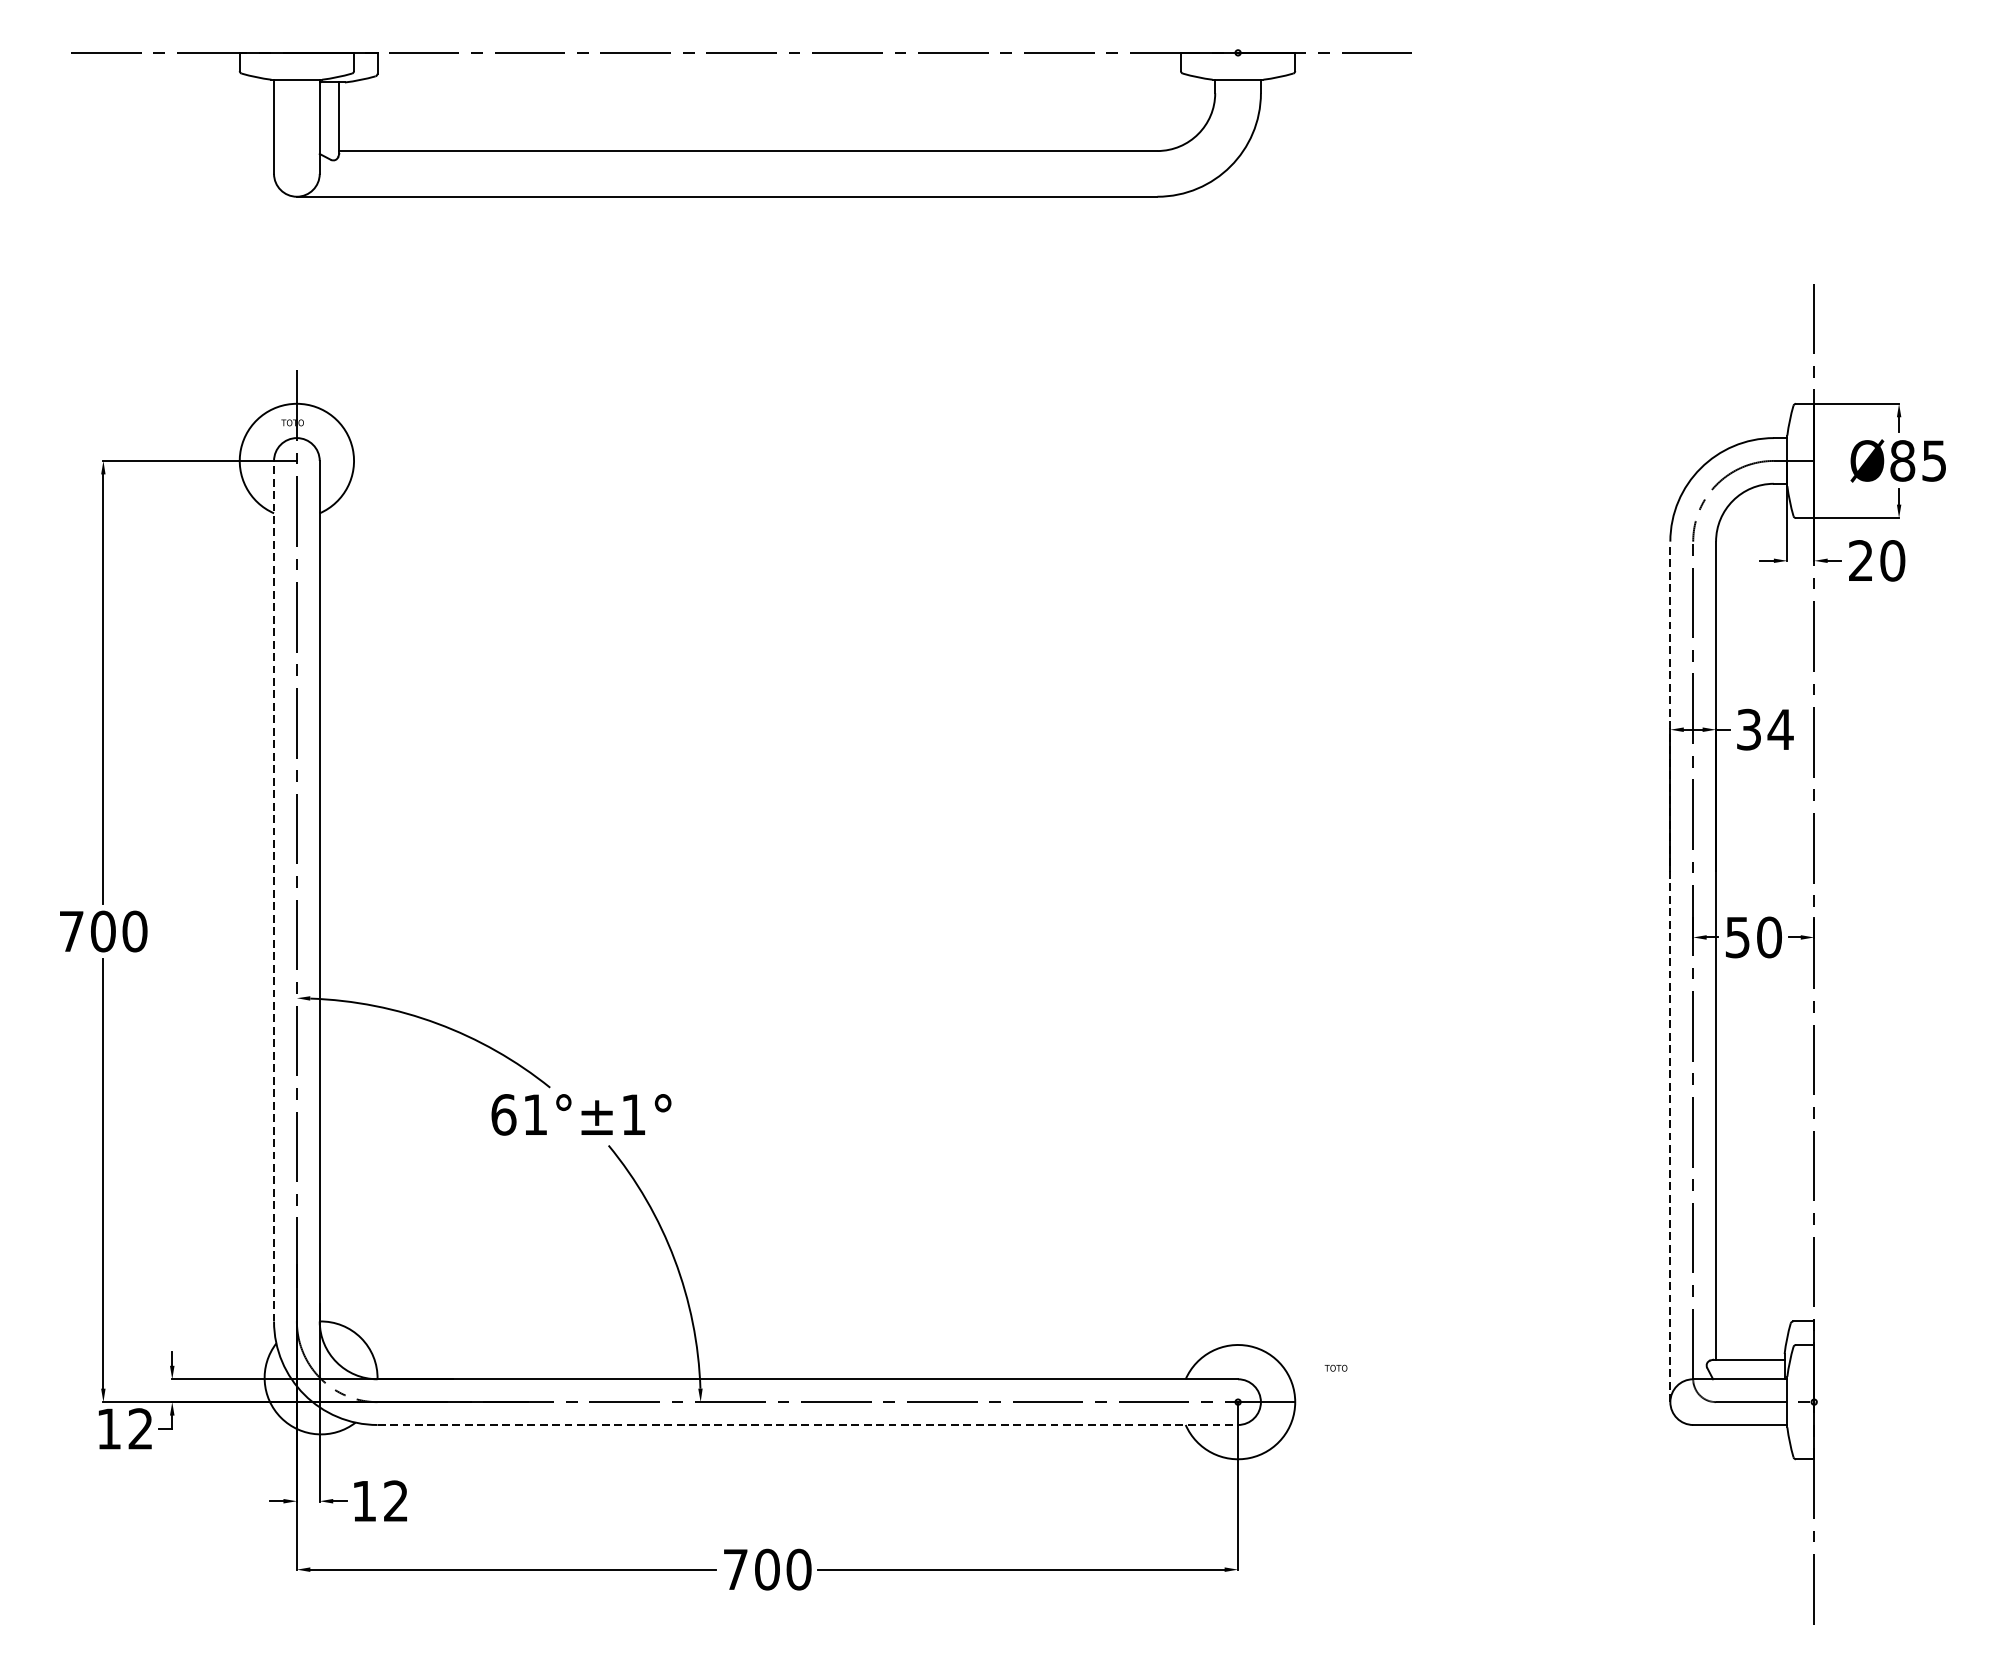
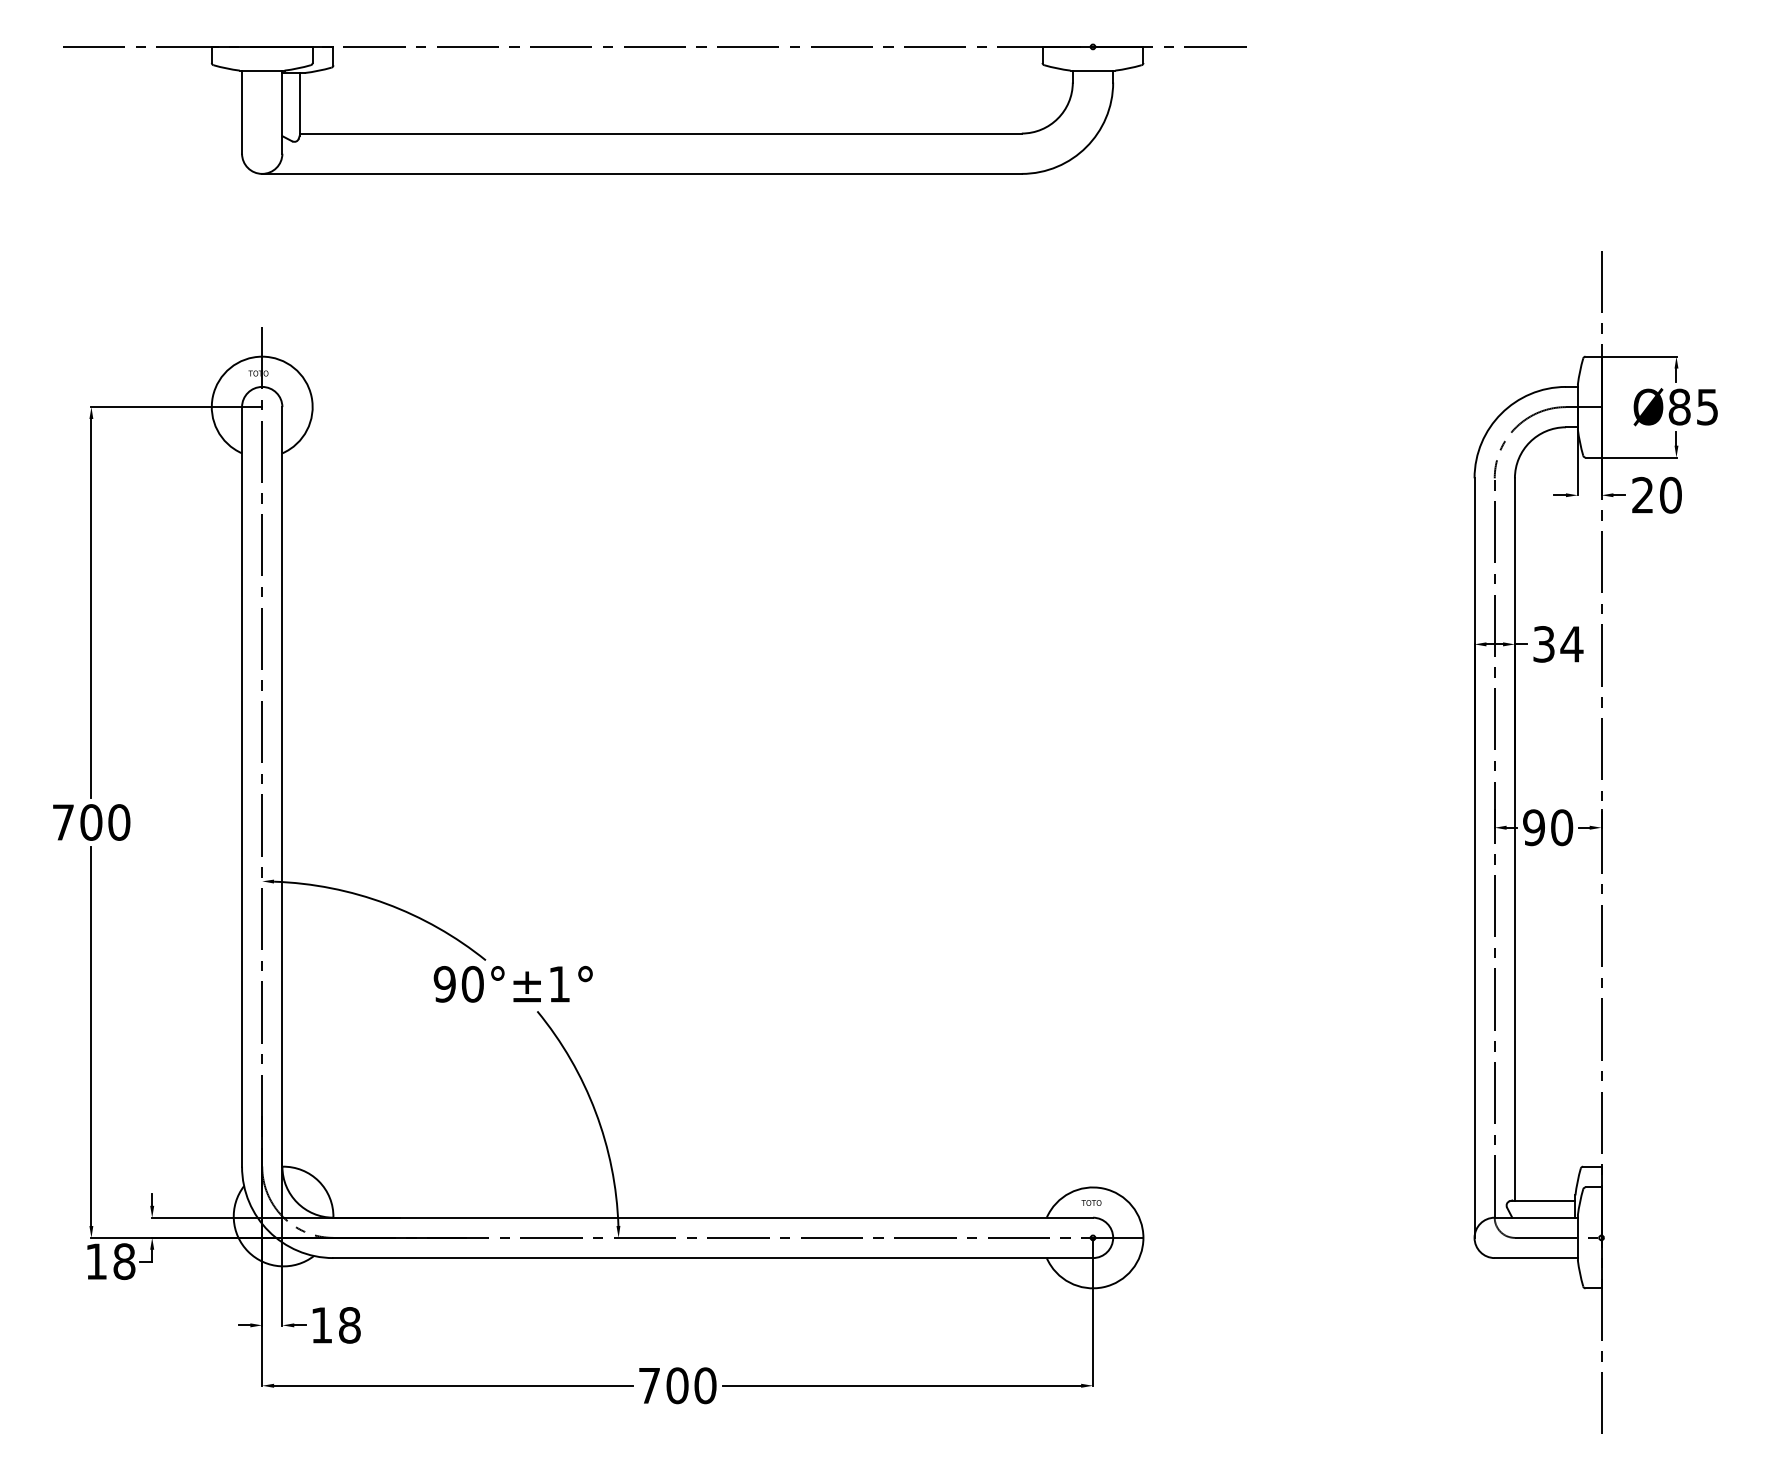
line: (274, 890) -> (242, 786), dashed -> solid
text: (1737, 937) -> (1533, 827), 50 -> 90
line: (1670, 972) -> (1474, 858), dashed -> solid
text: (519, 1115) -> (458, 984), 61°±1 -> 90°±1
text: (1336, 1367) -> (1091, 1202), moved
line: (808, 1425) -> (713, 1258), dashed -> solid
text: (140, 1428) -> (124, 1261), 12 -> 18
text: (395, 1501) -> (349, 1325), 12 -> 18

